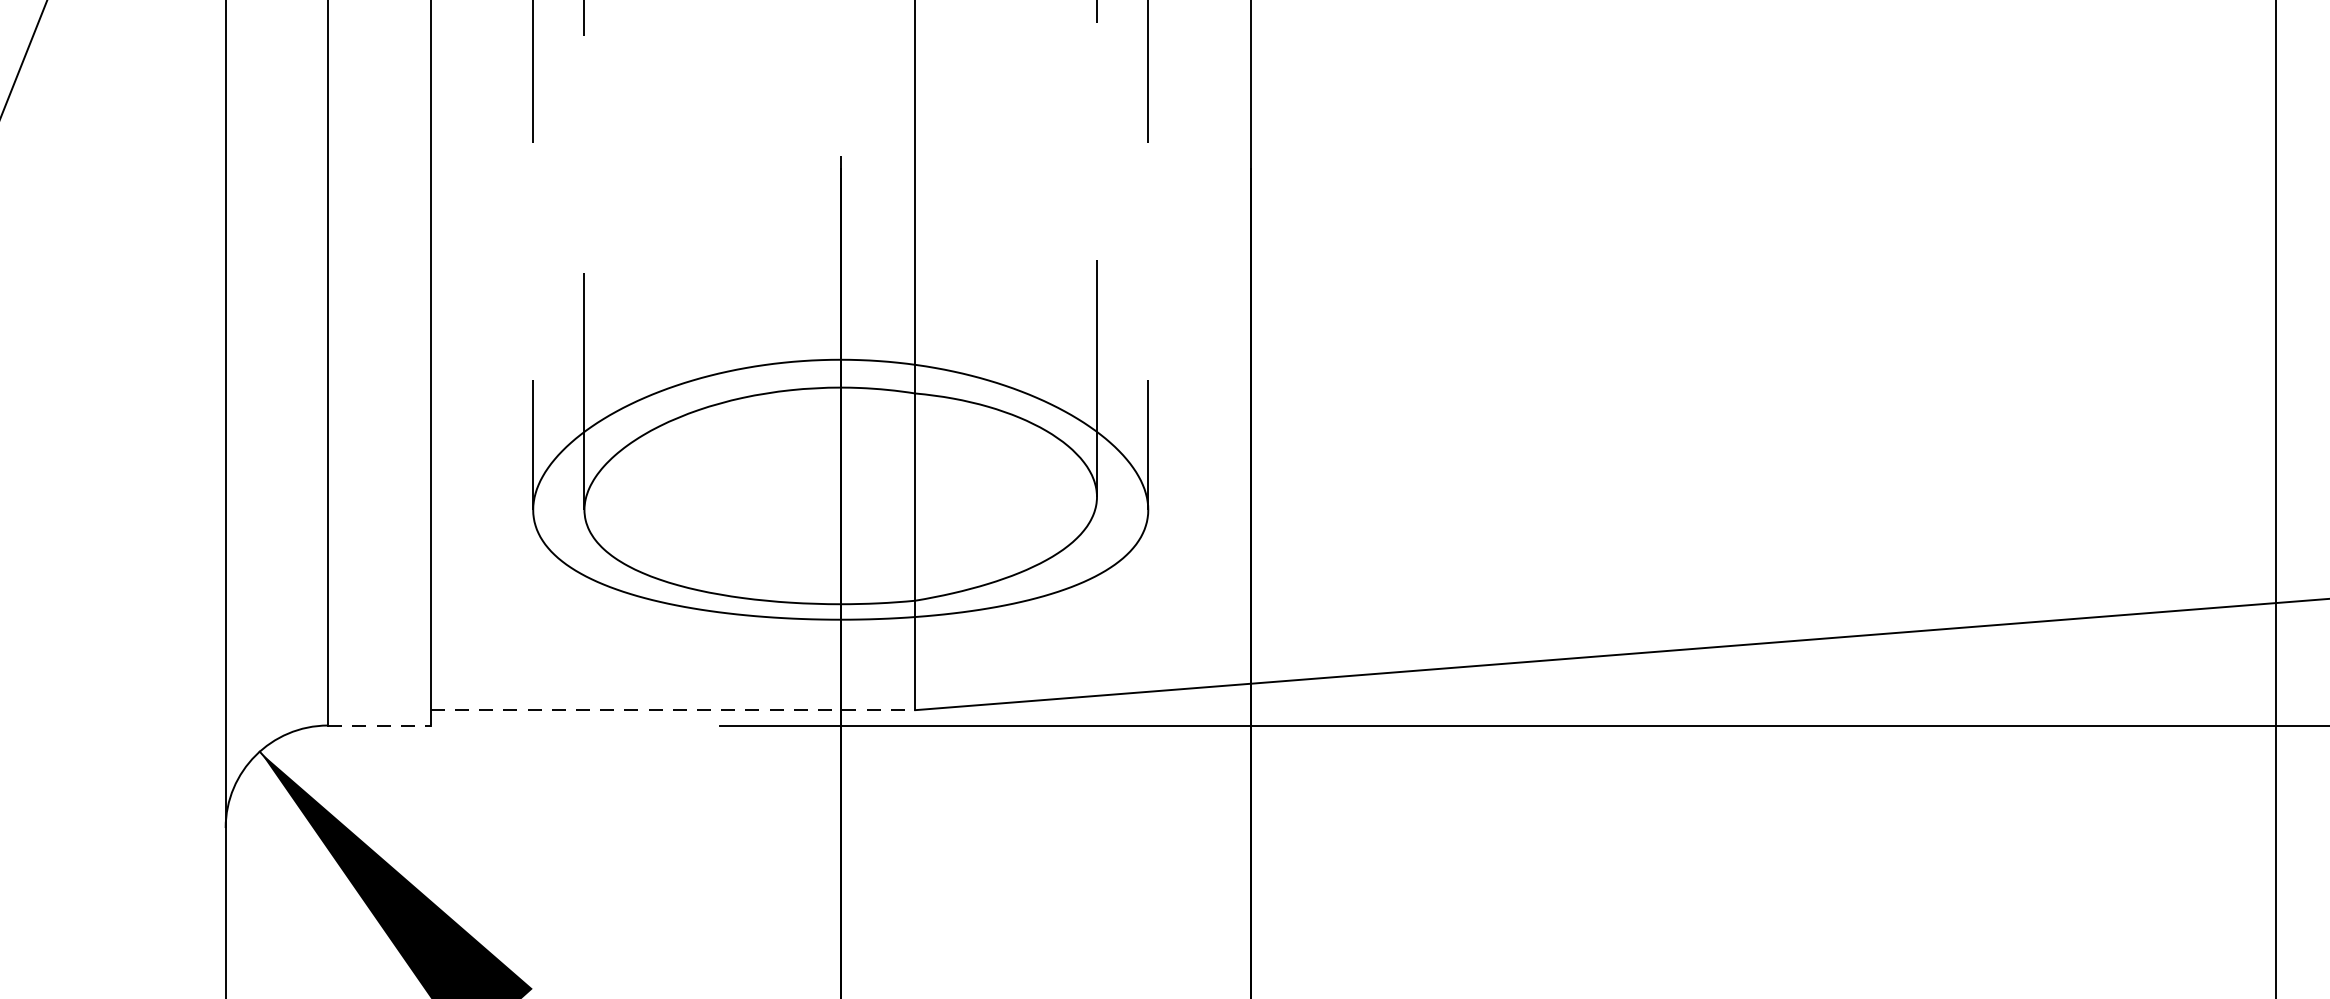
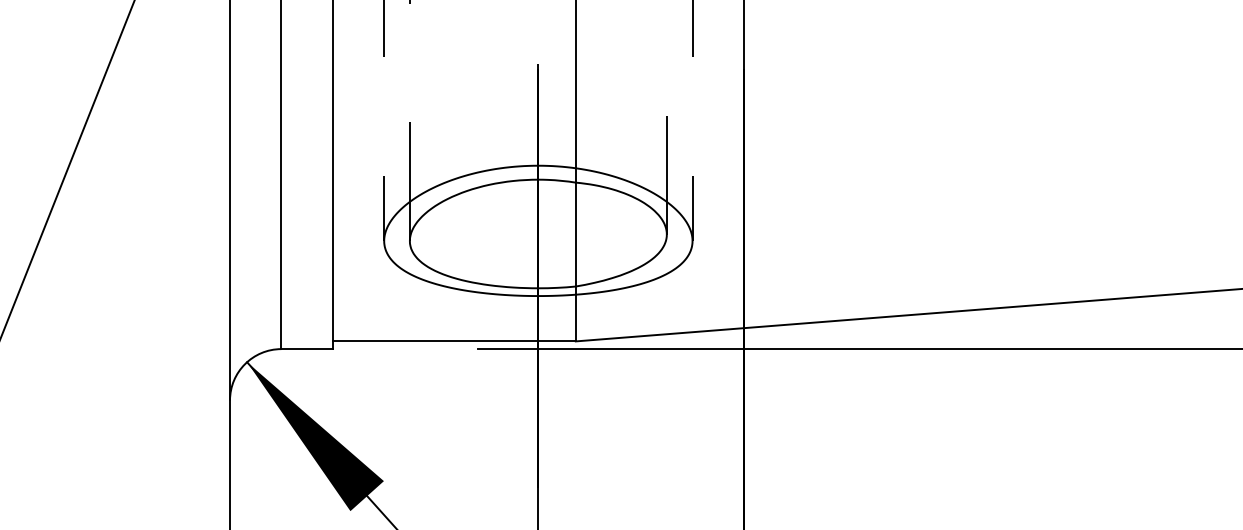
line: (673, 710) -> (454, 341), dashed -> solid
line: (380, 726) -> (307, 349), dashed -> solid

